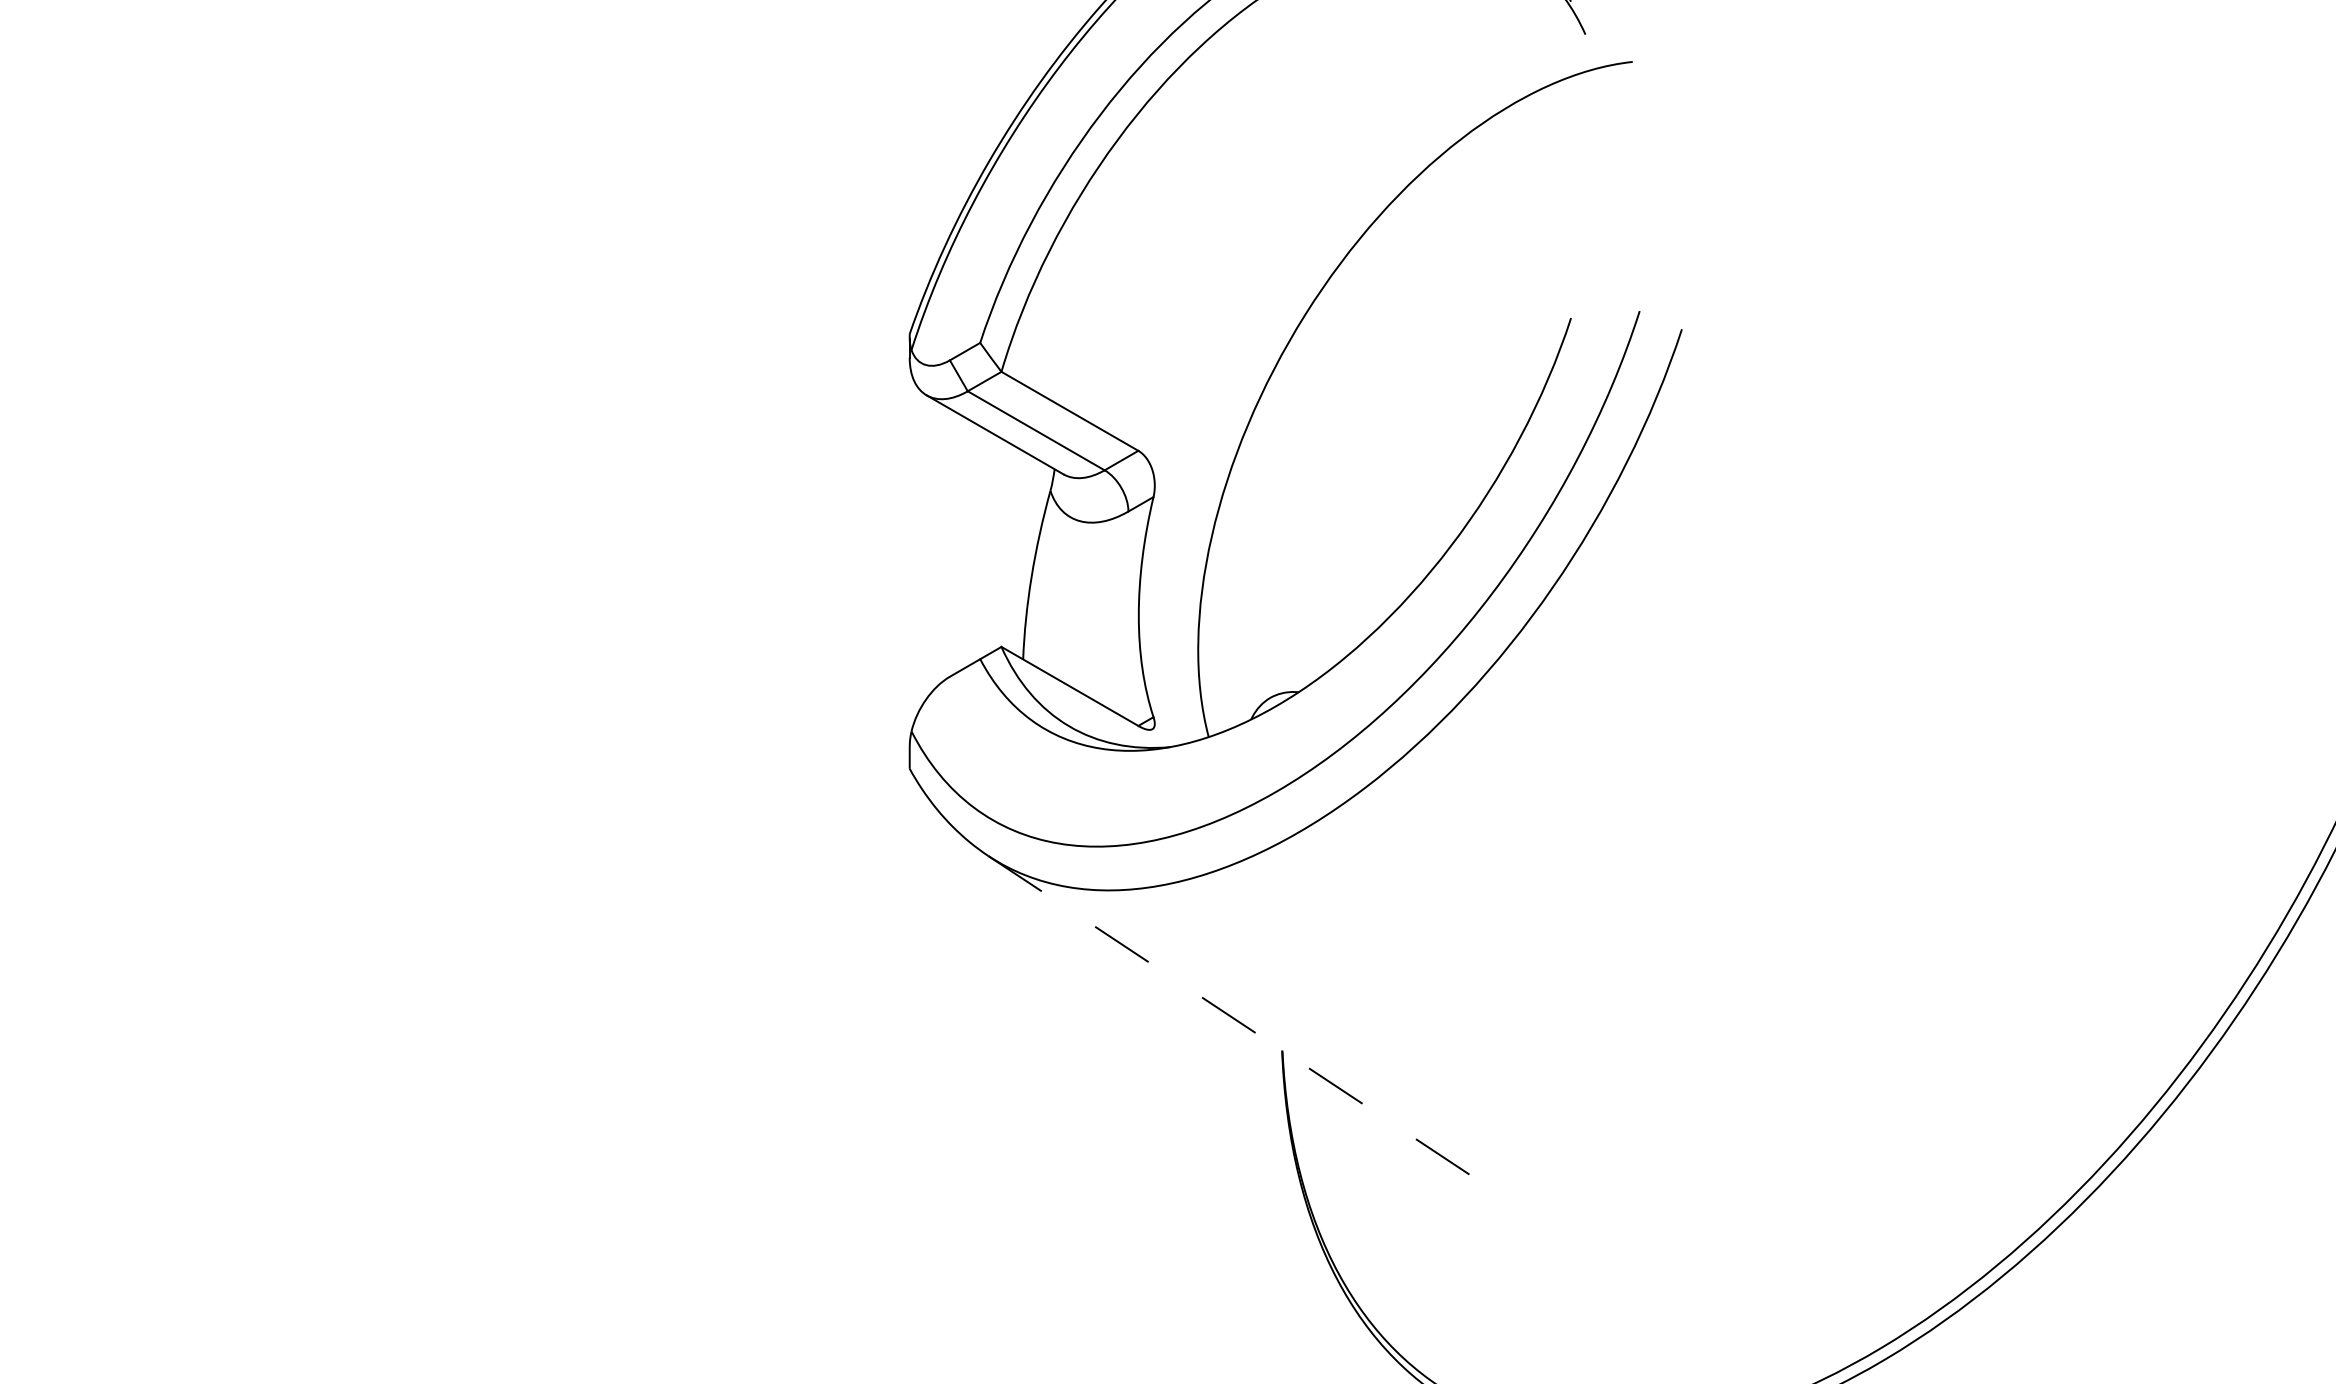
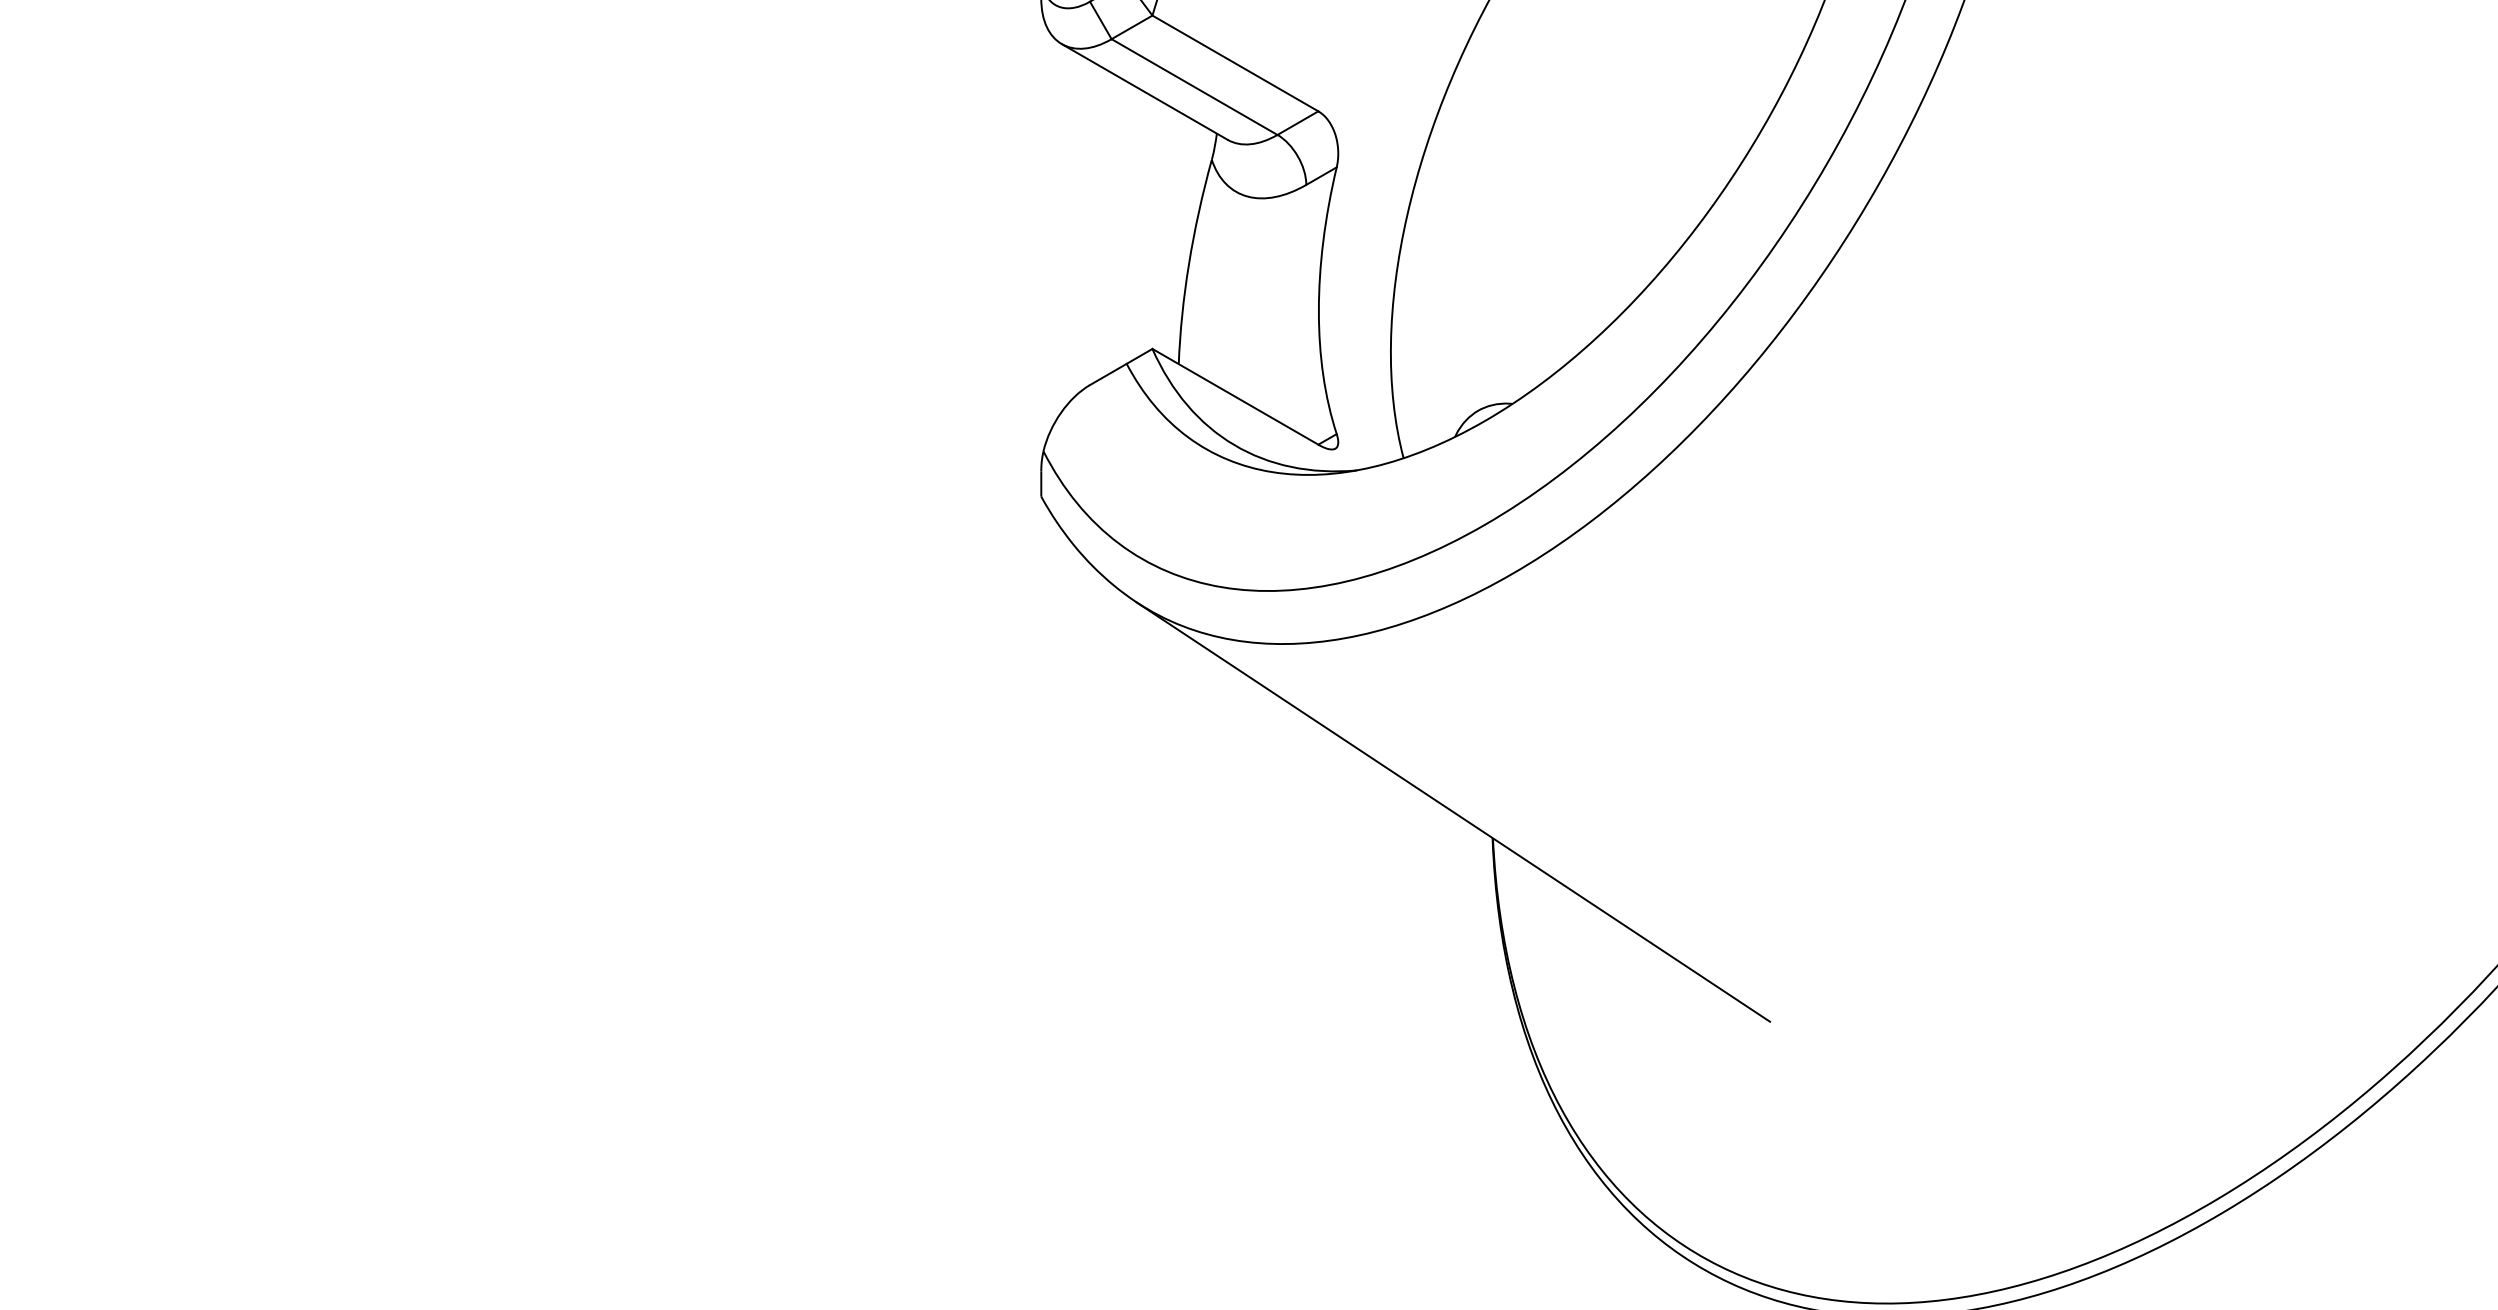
line: (1249, 1029) -> (1453, 812), dashed -> solid

